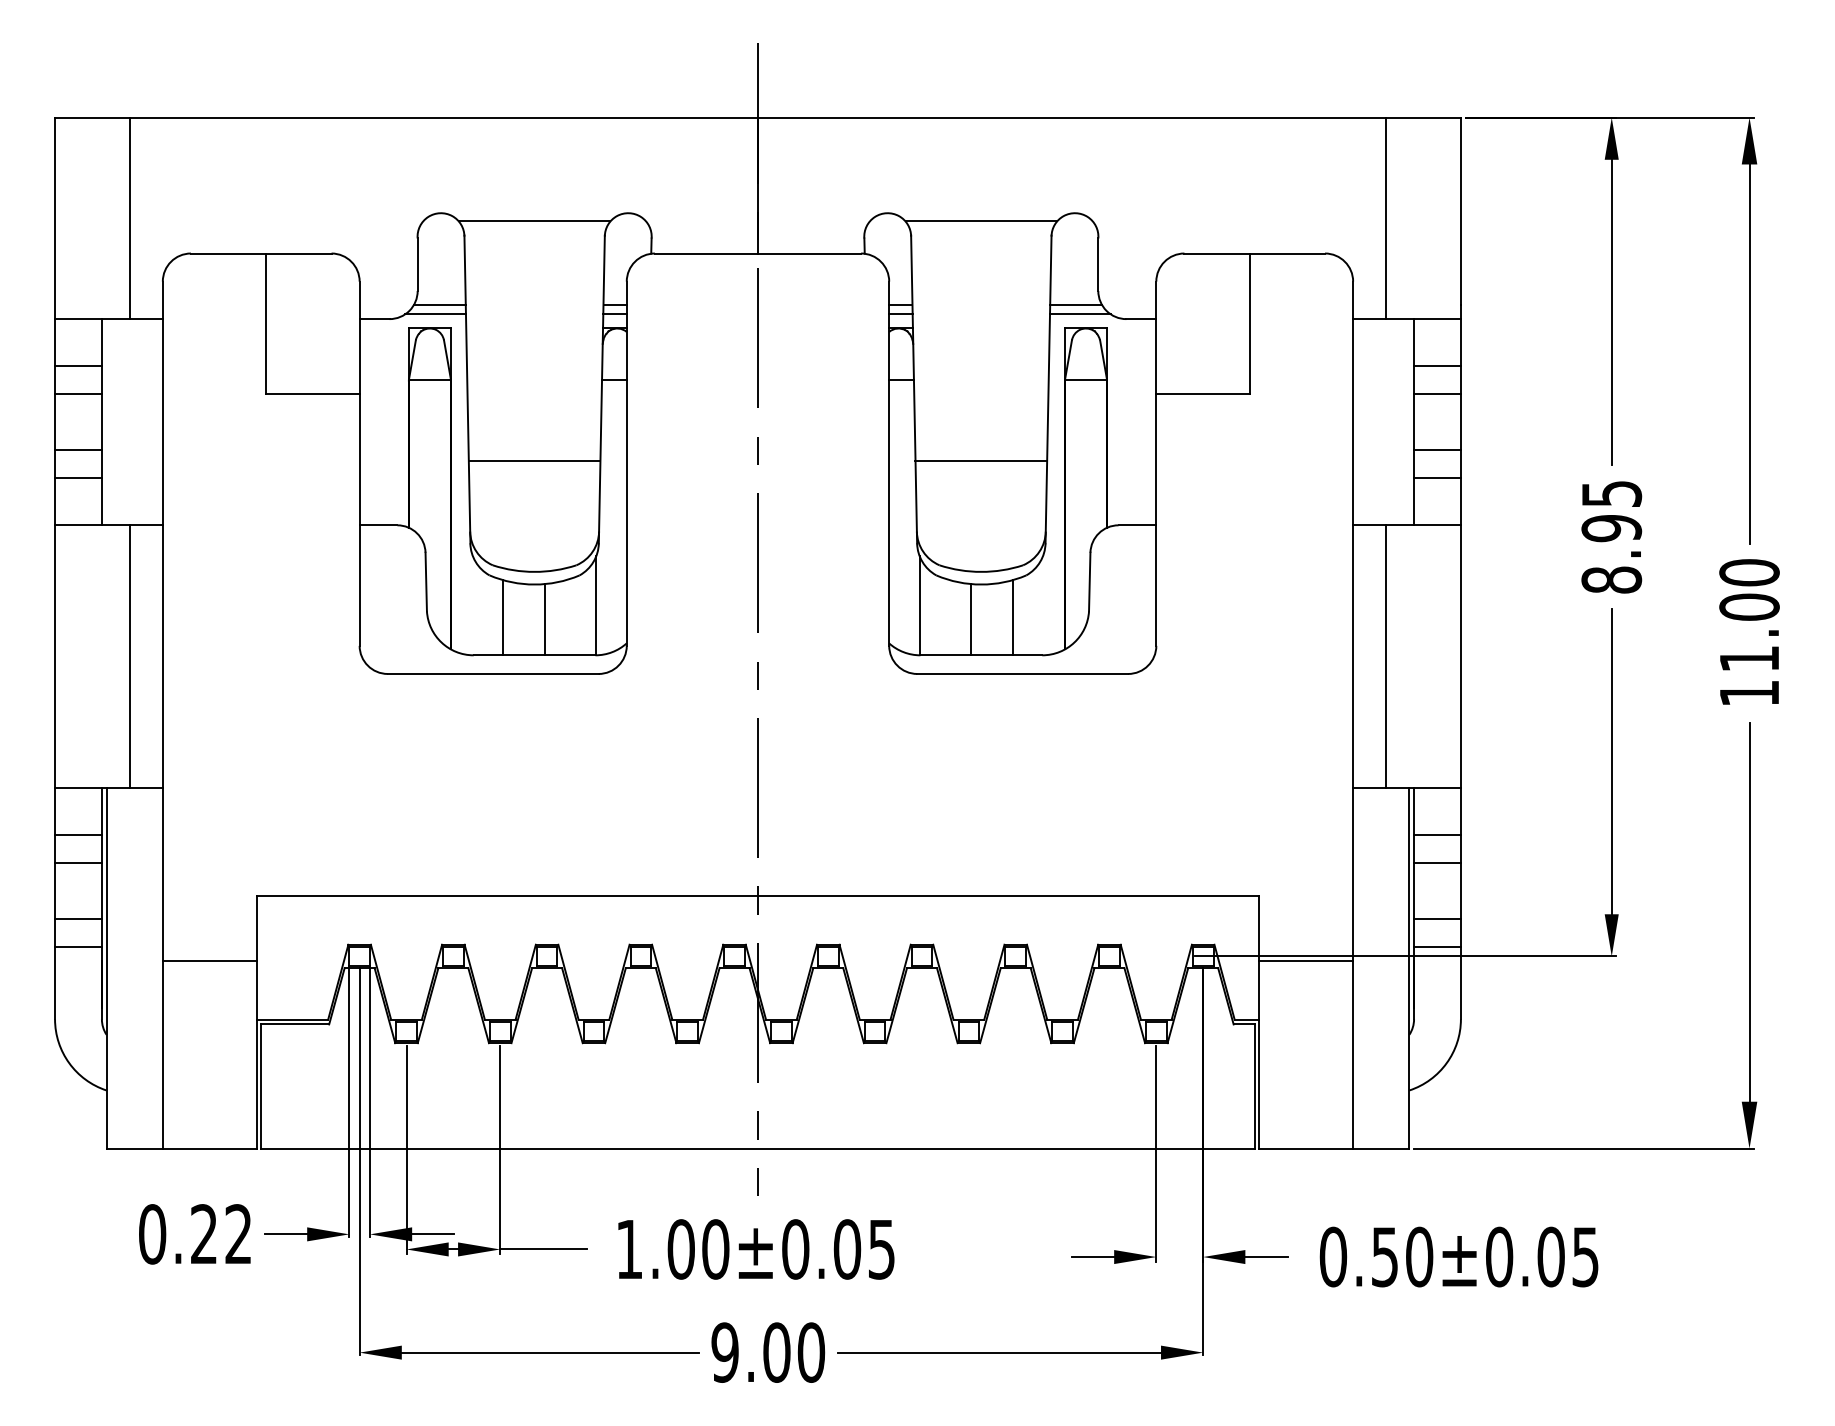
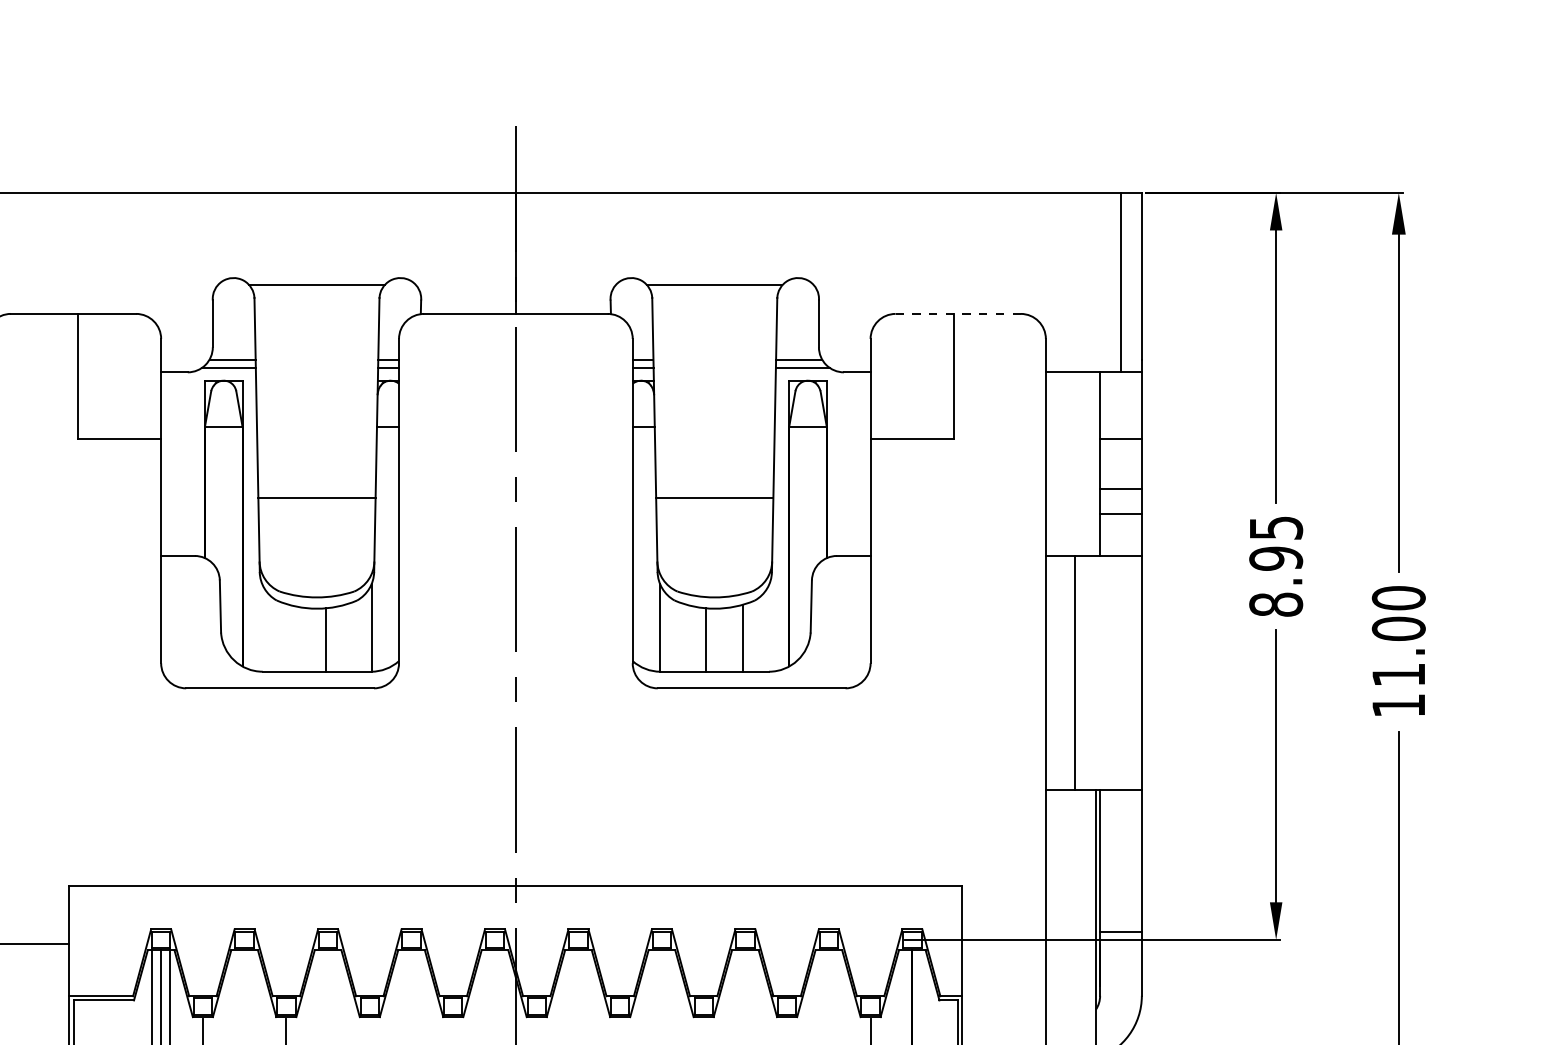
line: (1385, 218) -> (1120, 282), moved
line: (1254, 253) -> (958, 313), solid -> dashed
line: (1437, 365) -> (1120, 413), removed
line: (502, 617) -> (288, 638), removed
line: (1437, 834) -> (1120, 831), removed
line: (1437, 862) -> (1120, 856), removed
line: (1437, 918) -> (1120, 906), removed
line: (1306, 961) -> (1004, 944), removed

